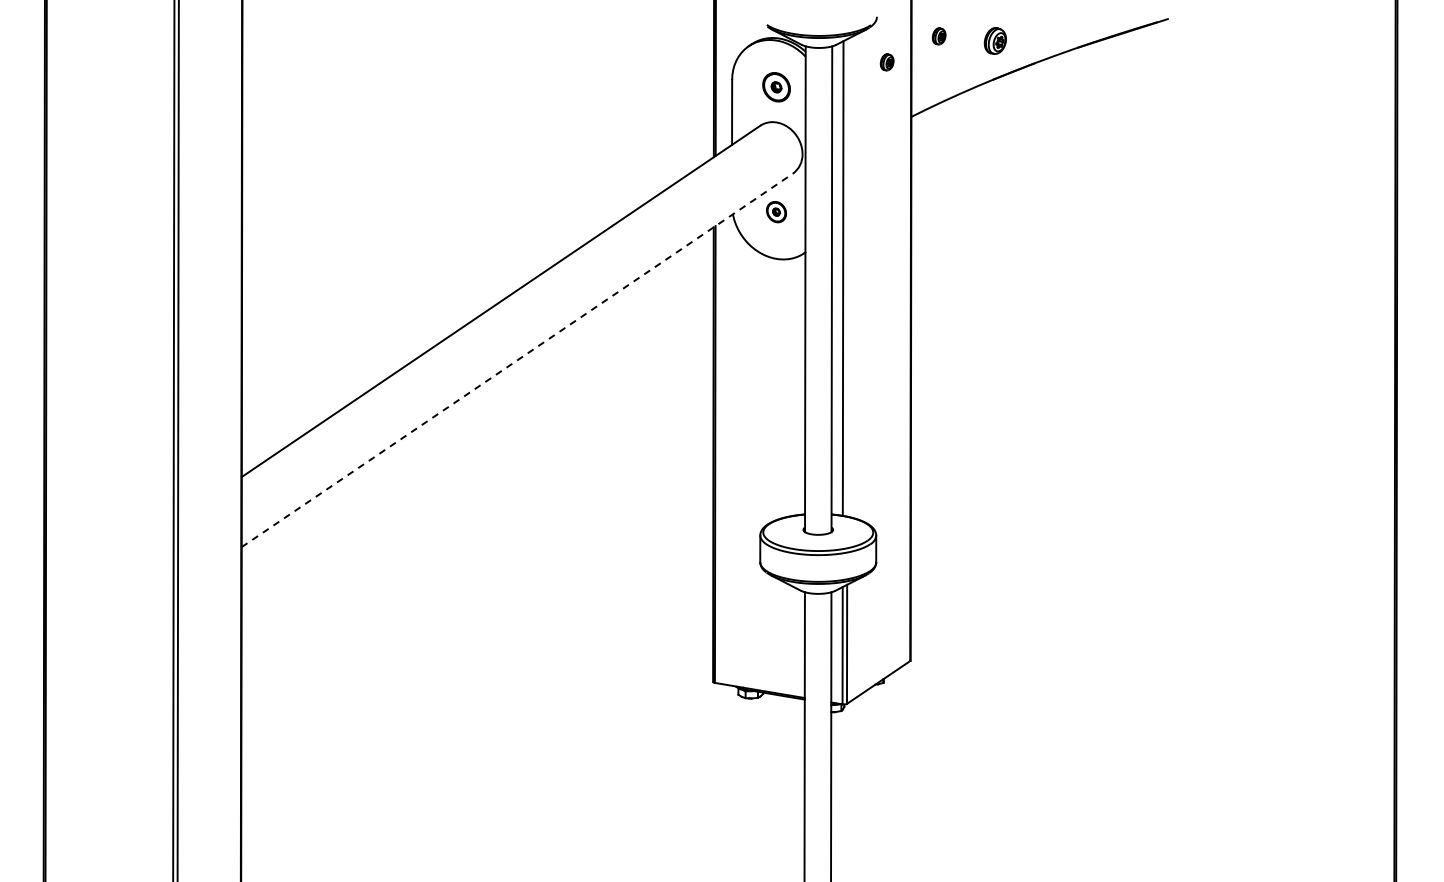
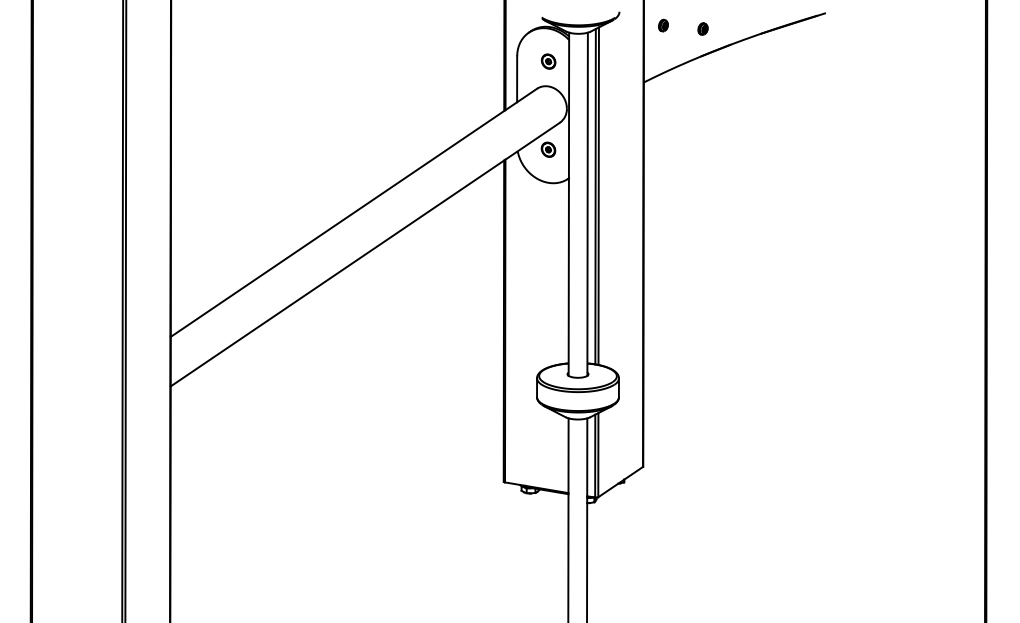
part: (994, 41) -> (702, 29), size x0.62
part: (886, 62) -> (626, 44), removed
part: (776, 87) -> (548, 61), size x0.71
line: (847, 277) -> (598, 195), added
line: (517, 360) -> (365, 254), dashed -> solid

